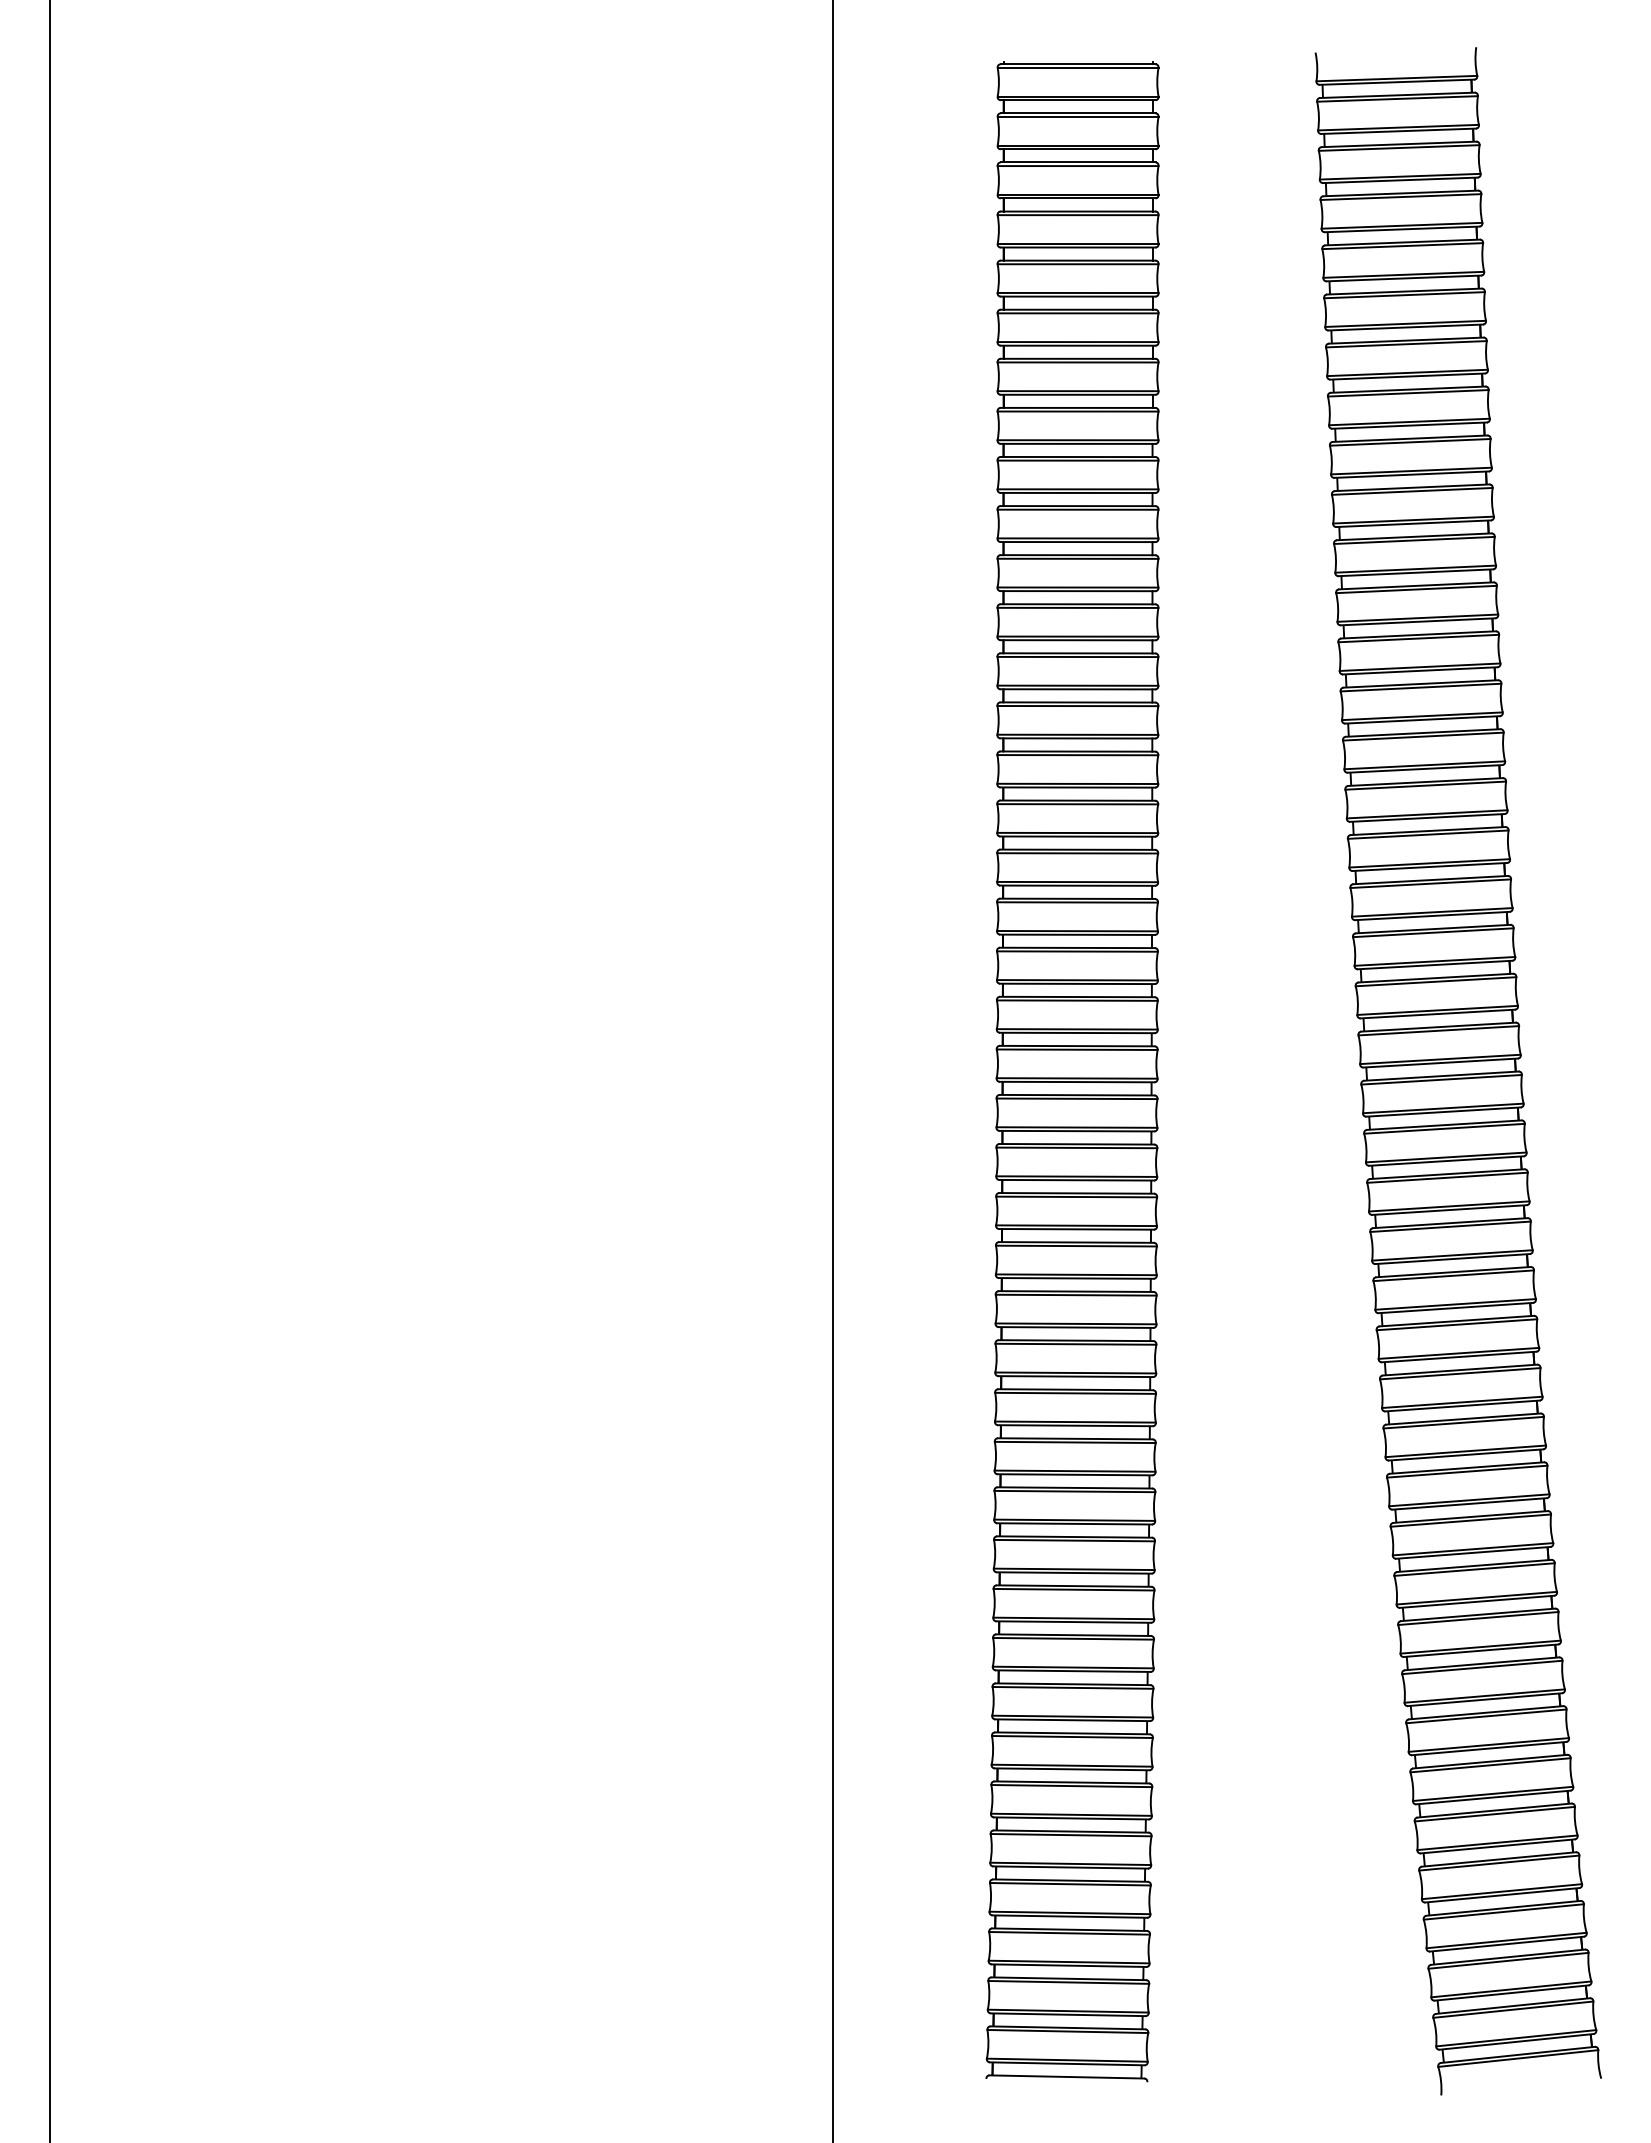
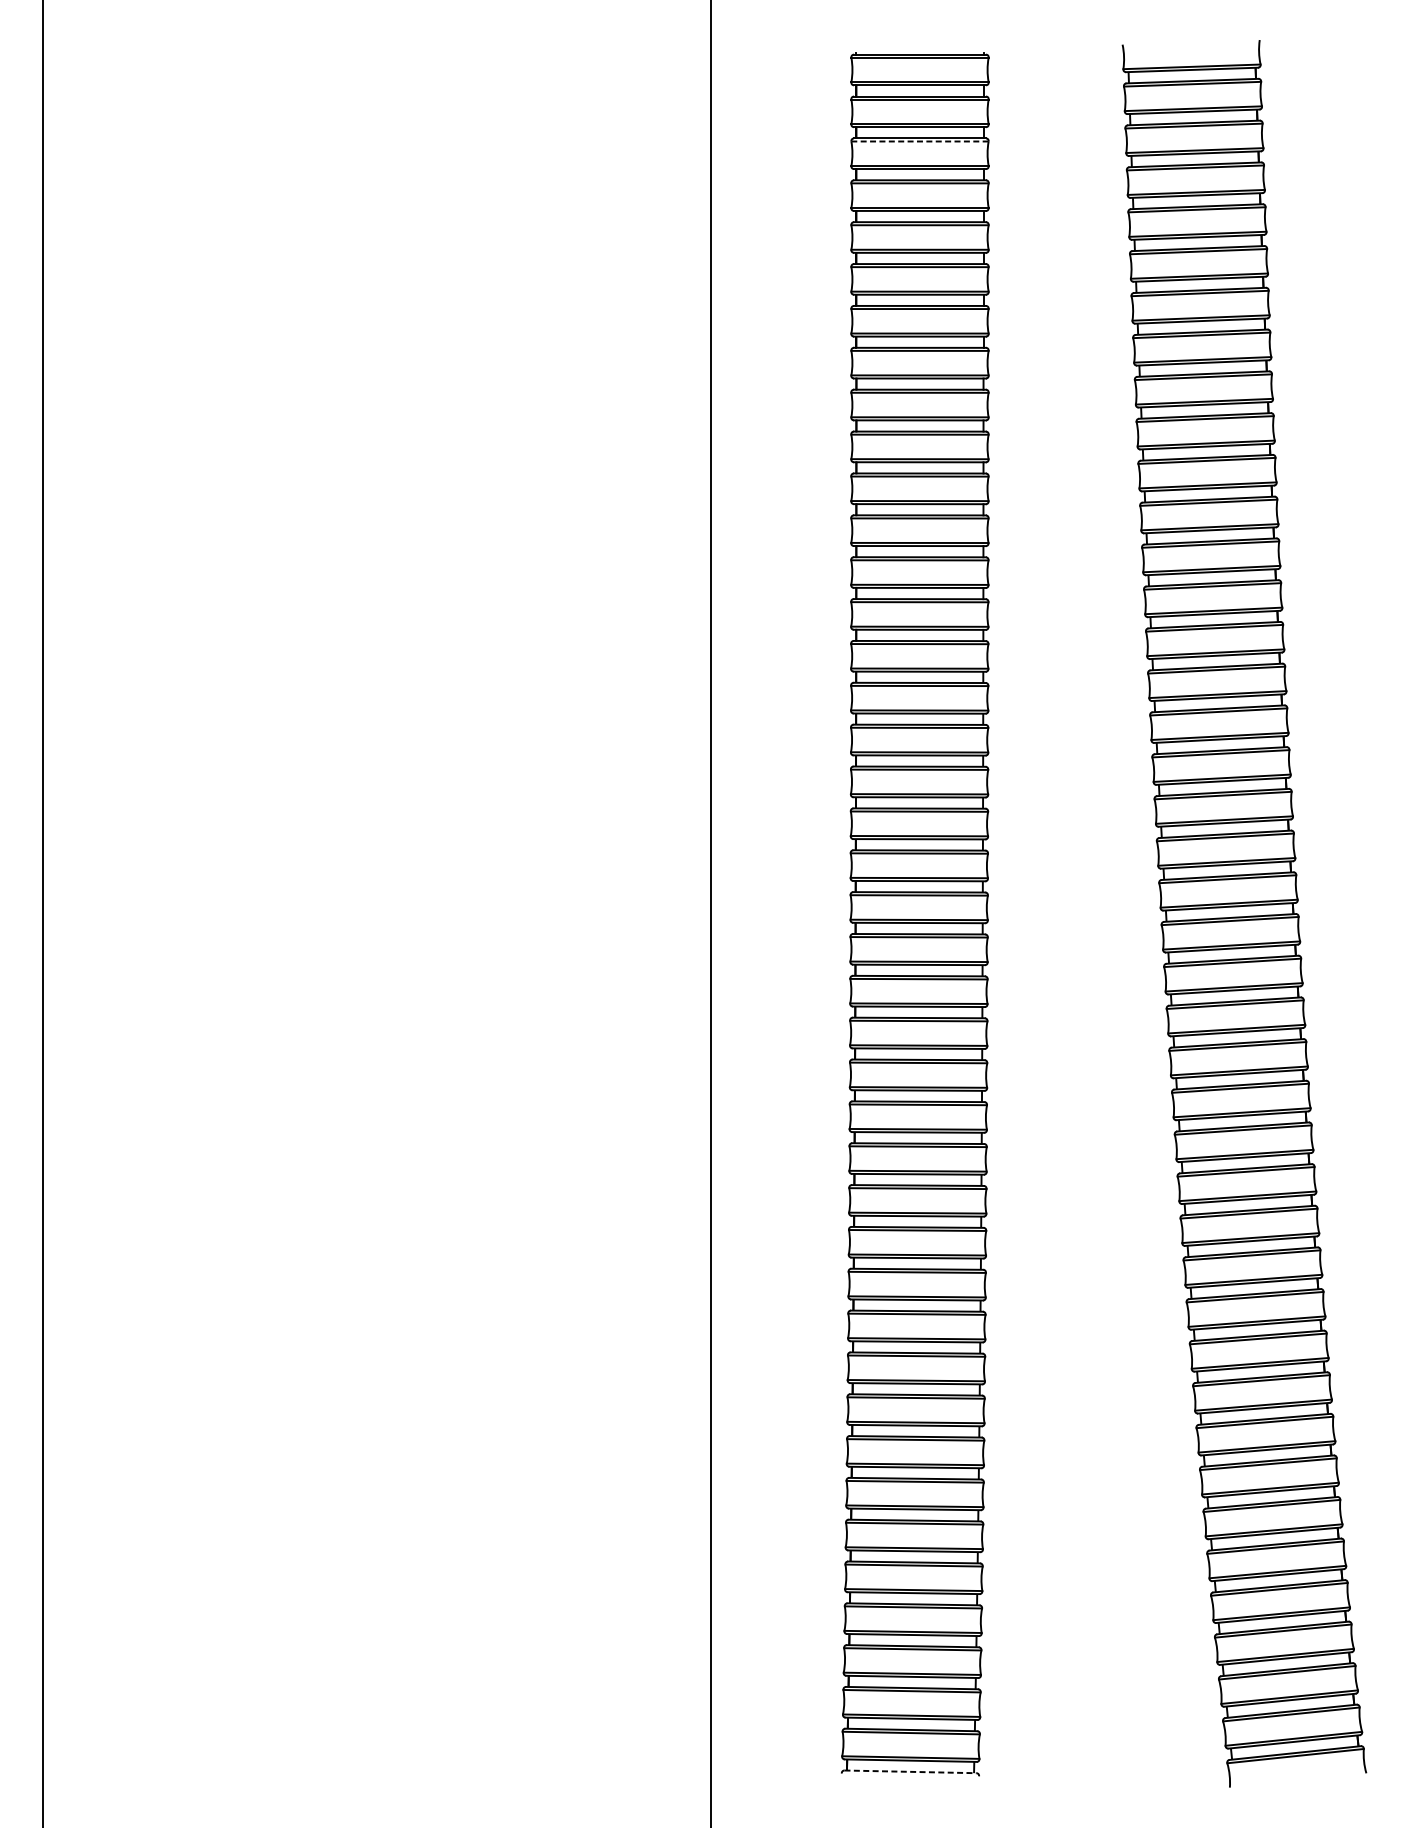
line: (1077, 166) -> (919, 141), solid -> dashed
line: (1067, 2076) -> (910, 1771), solid -> dashed

